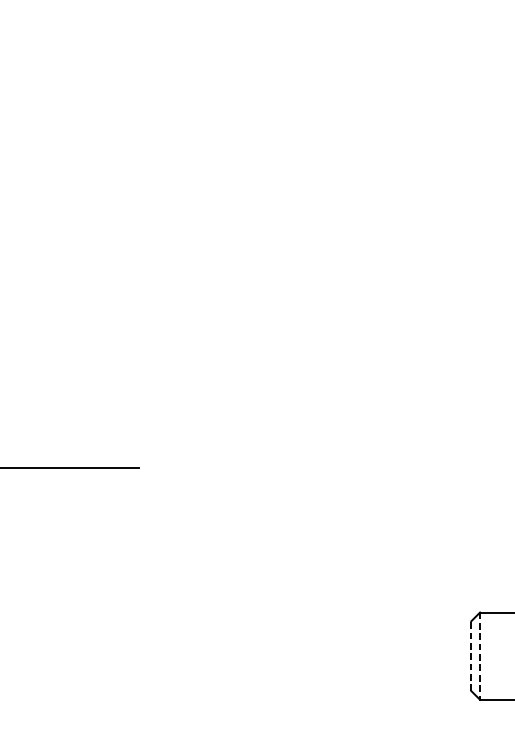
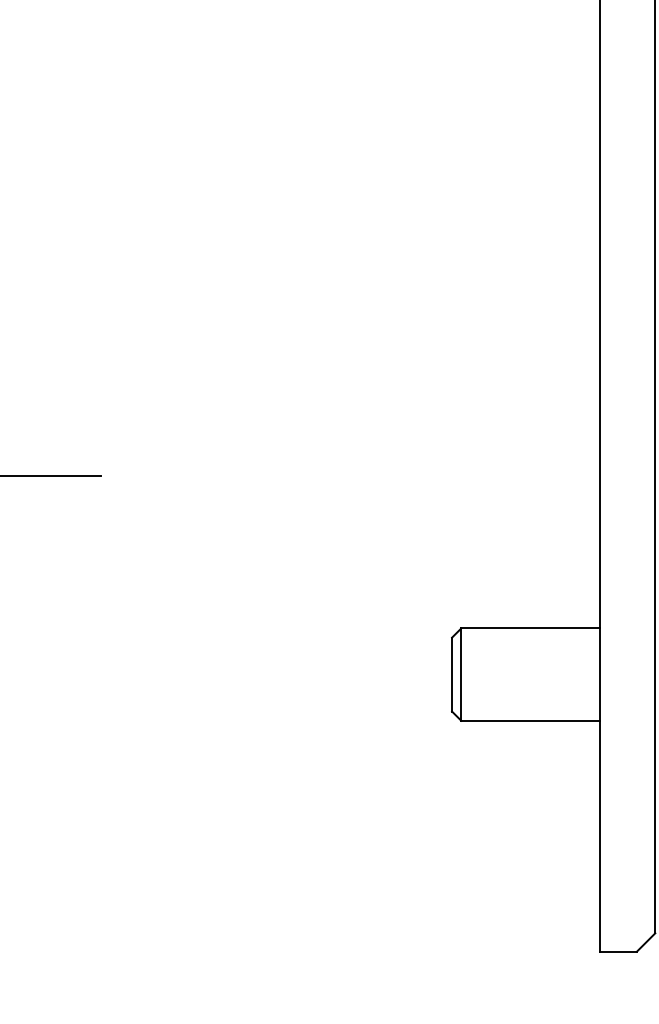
line: (471, 656) -> (452, 674), dashed -> solid
line: (480, 657) -> (461, 675), dashed -> solid

